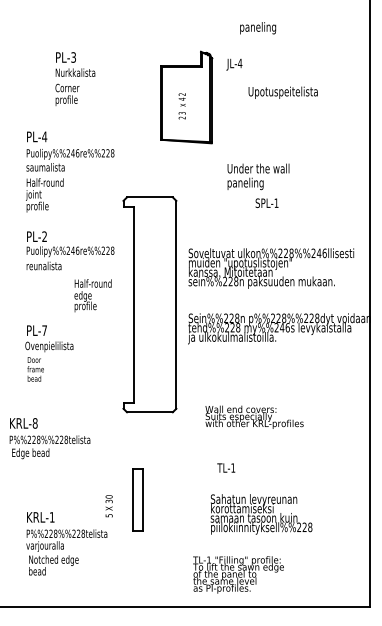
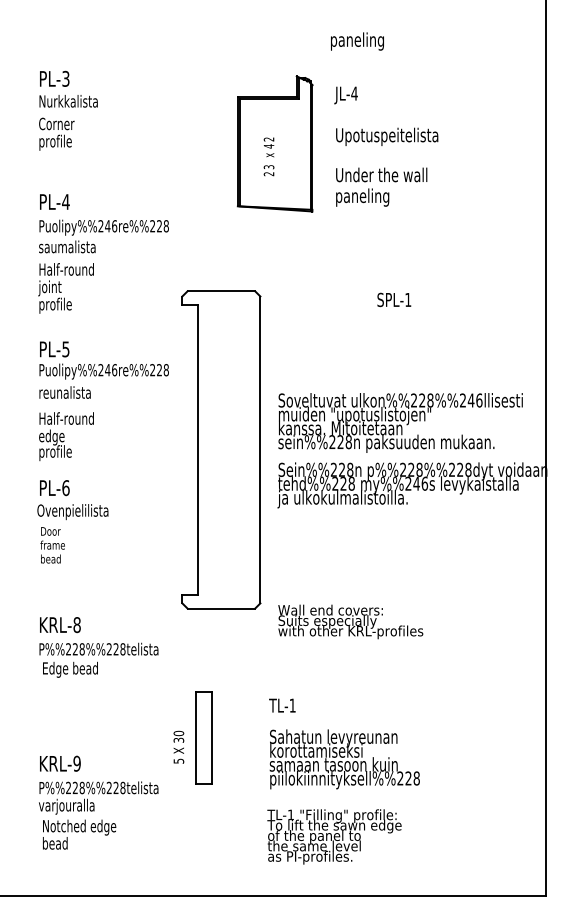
text: (258, 28) -> (358, 41), moved
text: (75, 78) -> (68, 109), moved
text: (282, 92) -> (386, 136), moved
text: (258, 176) -> (381, 186), moved
text: (44, 236) -> (65, 349), PL-2 -> PL-5
text: (271, 268) -> (400, 422), moved
text: (92, 295) -> (65, 436), moved
text: (44, 330) -> (65, 487), PL-7 -> PL-6
text: (254, 416) -> (350, 620), moved
text: (49, 438) -> (98, 647), moved
text: (226, 467) -> (282, 704), moved
text: (108, 506) -> (177, 747), moved
text: (261, 514) -> (344, 759), moved
text: (51, 517) -> (76, 763), KRL-1 -> KRL-9
text: (238, 574) -> (334, 836), moved

